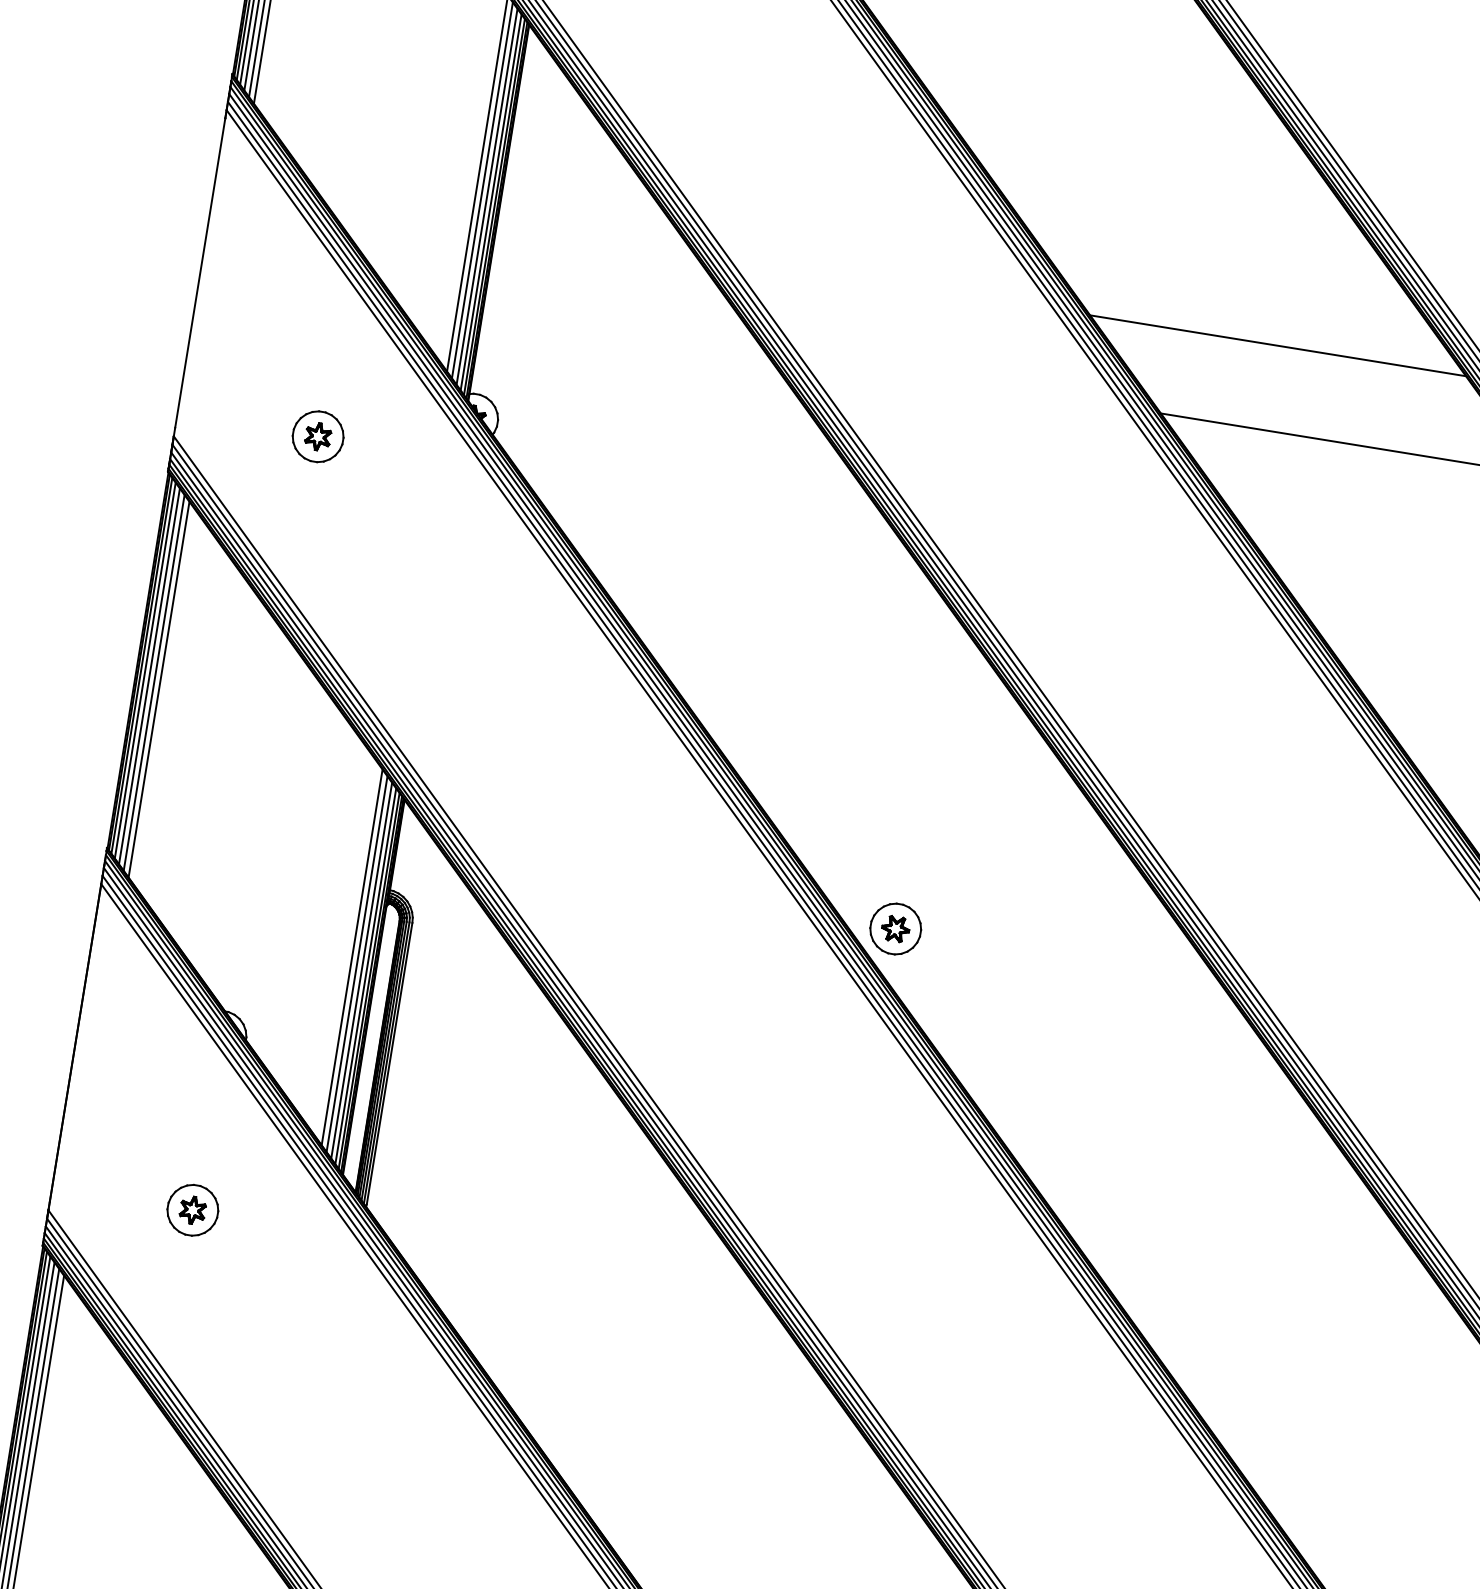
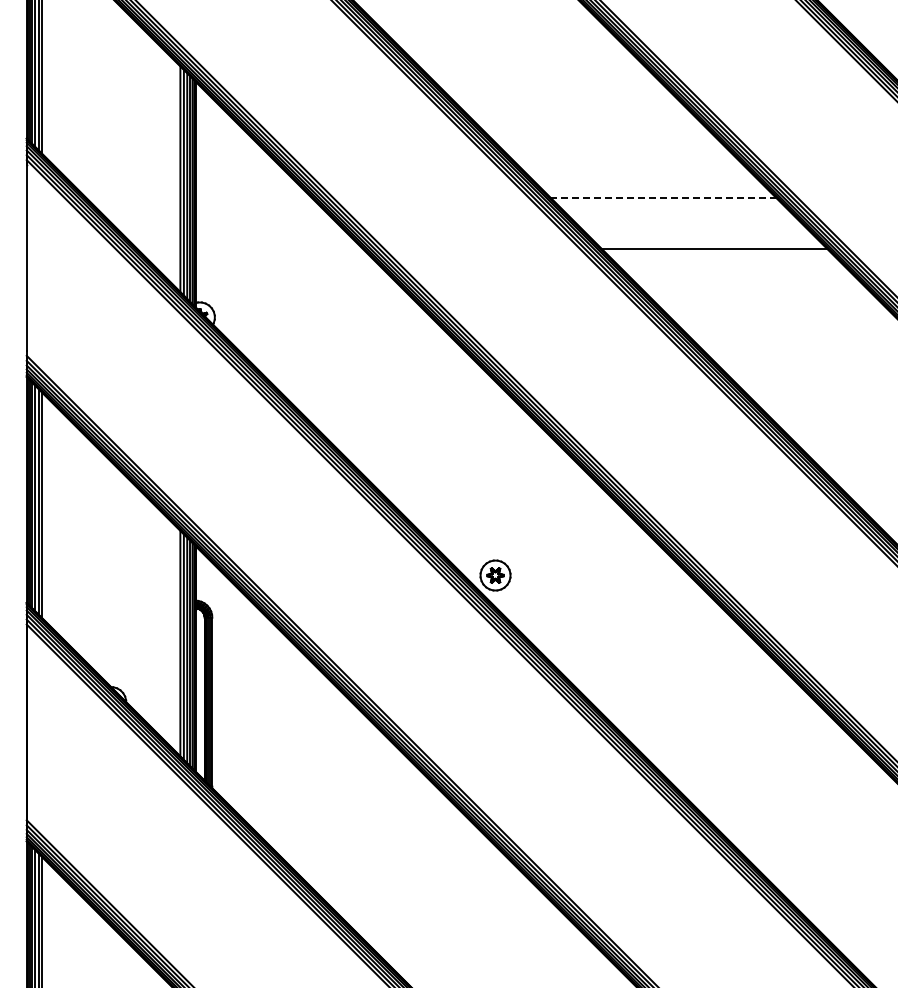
line: (1277, 346) -> (663, 198), solid -> dashed
part: (318, 437) -> (111, 342), removed
part: (193, 1210) -> (111, 806), removed

